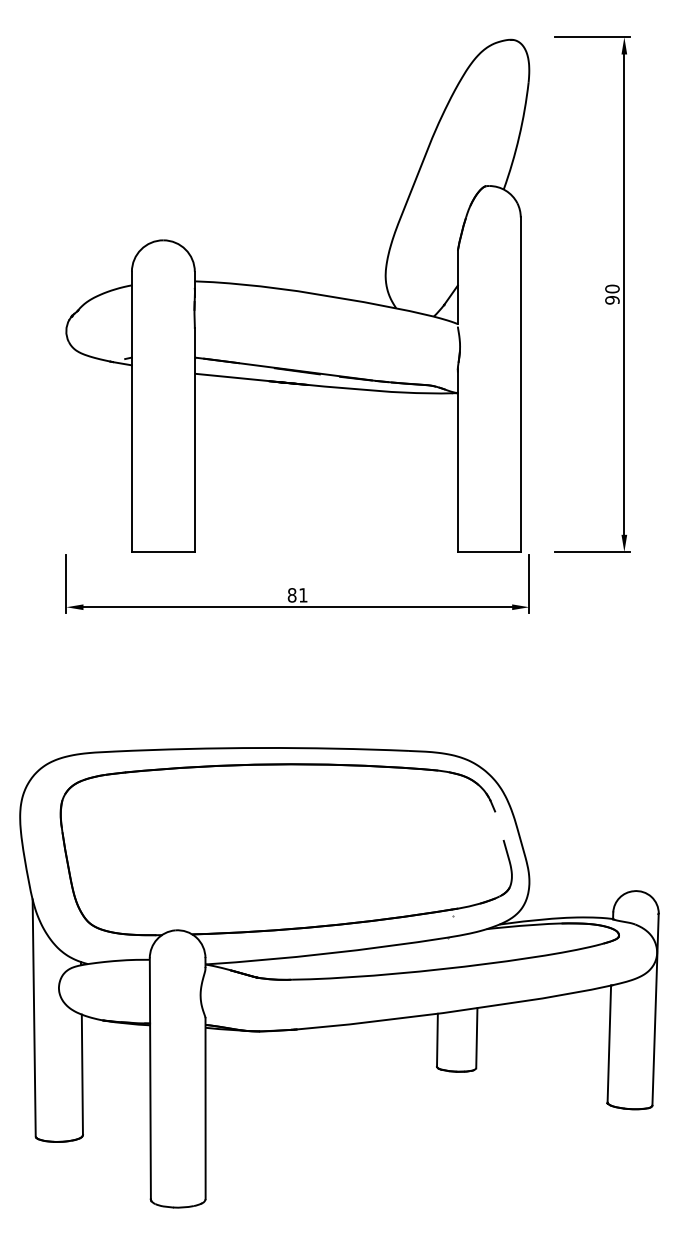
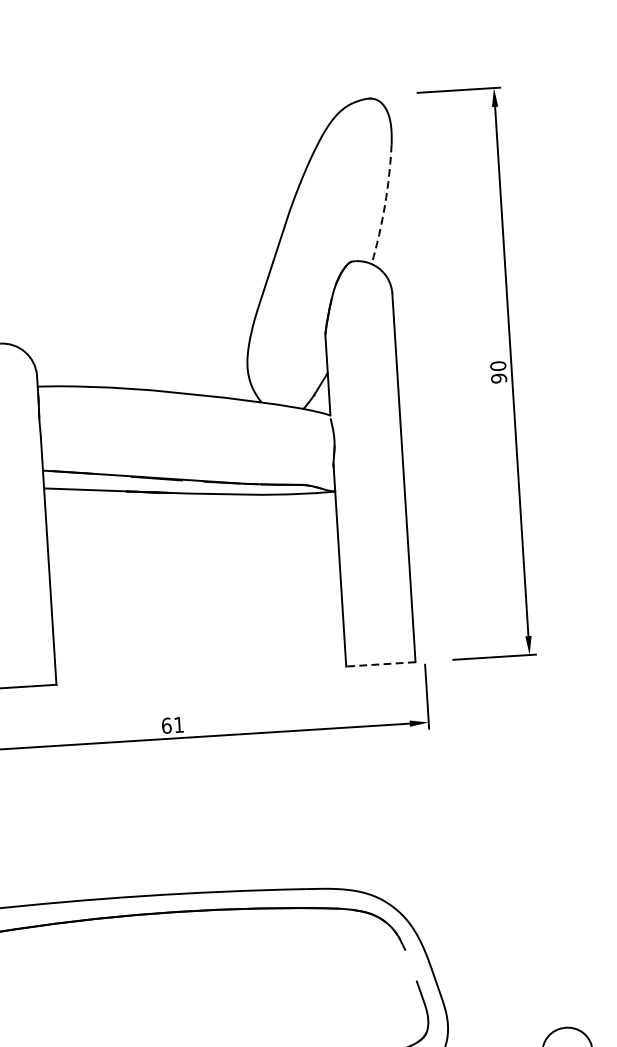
arc: (519, 136) -> (385, 204), solid -> dashed
line: (488, 552) -> (380, 664), solid -> dashed
text: (291, 595) -> (165, 726), 81 -> 61

